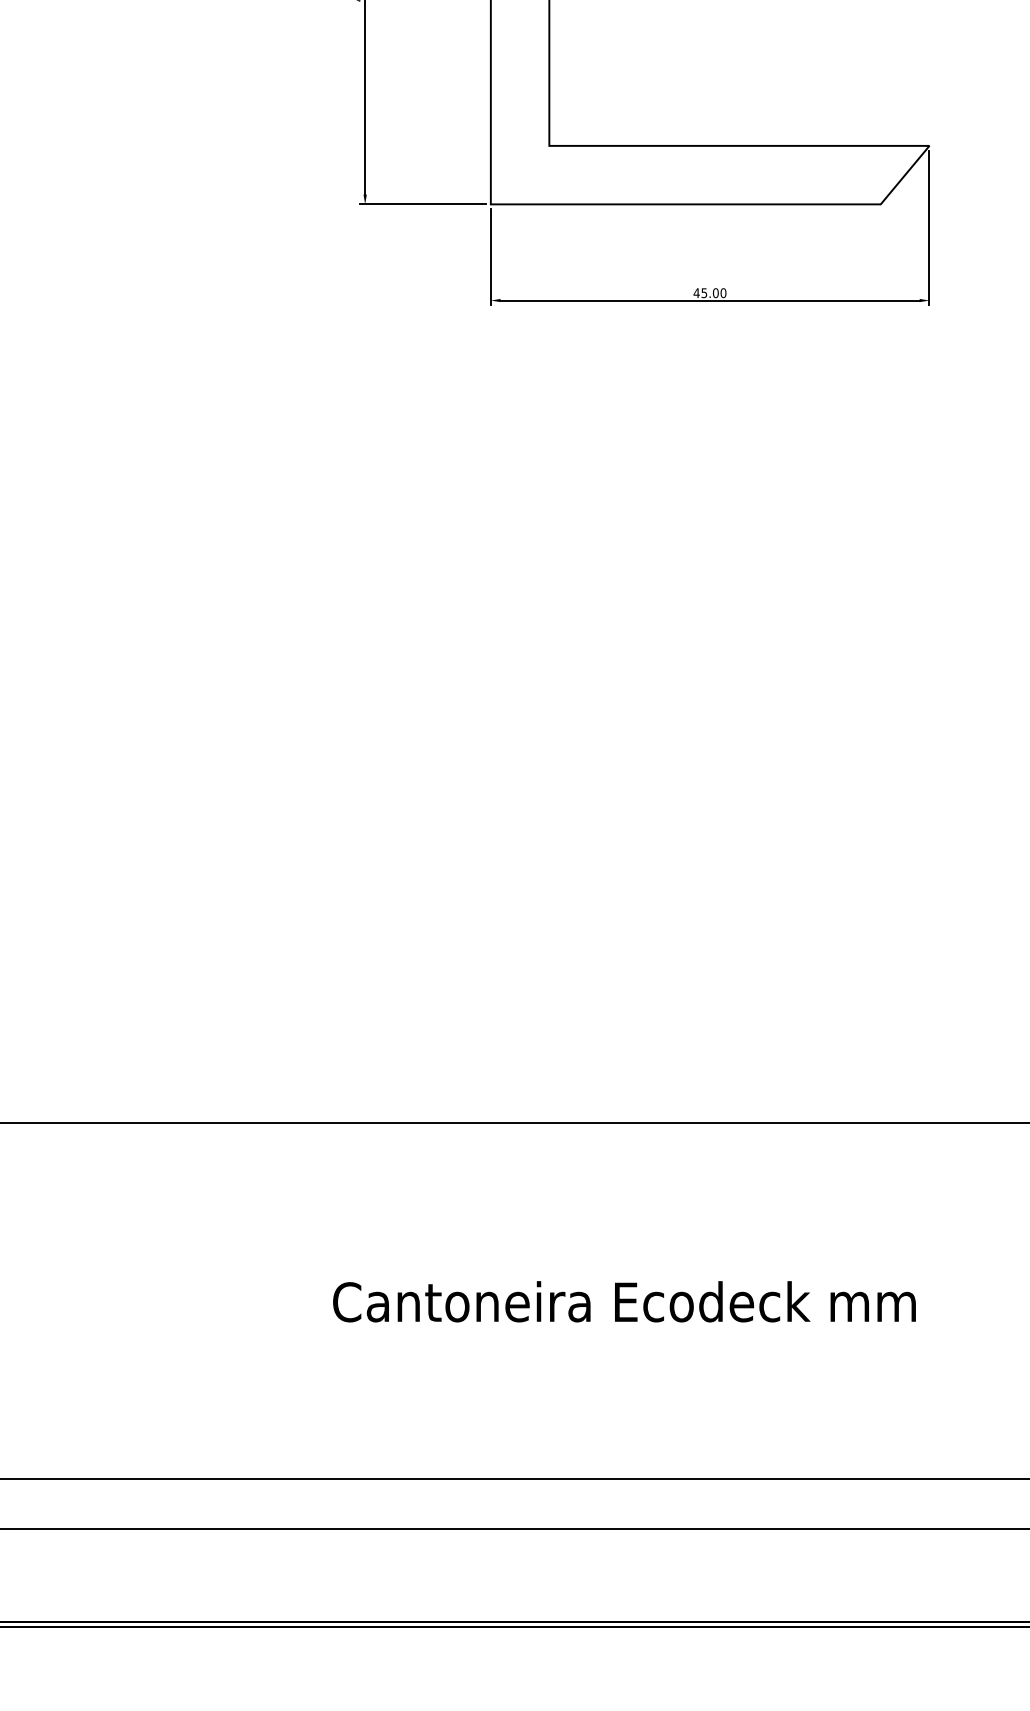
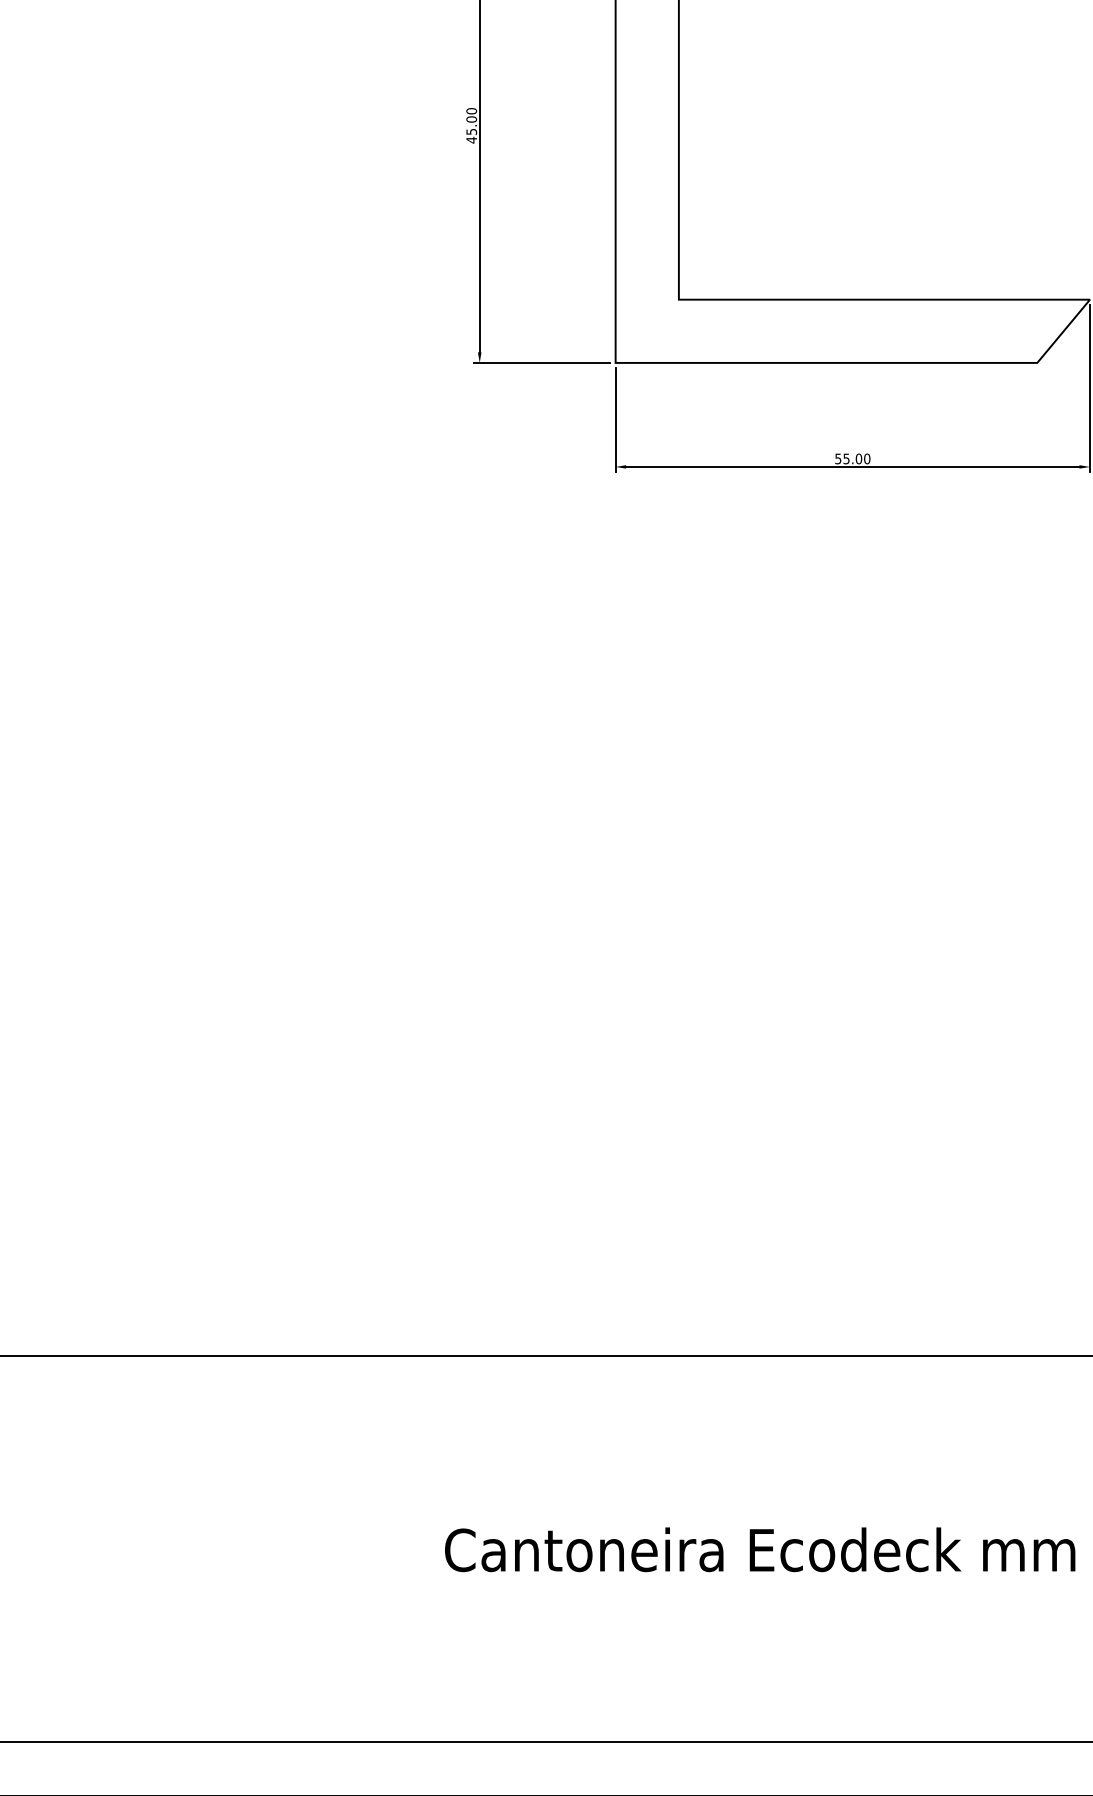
text: (696, 293) -> (838, 459), 45.00 -> 55.00

